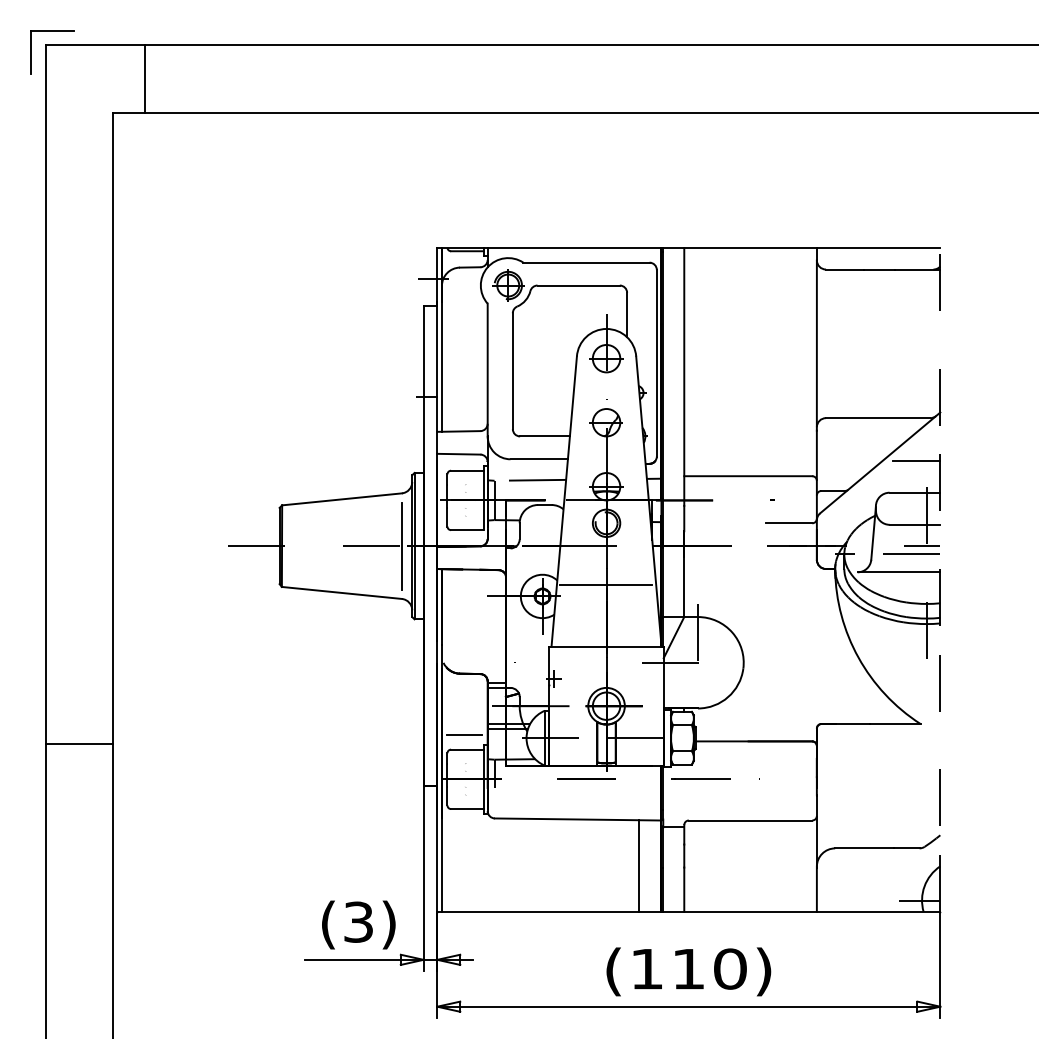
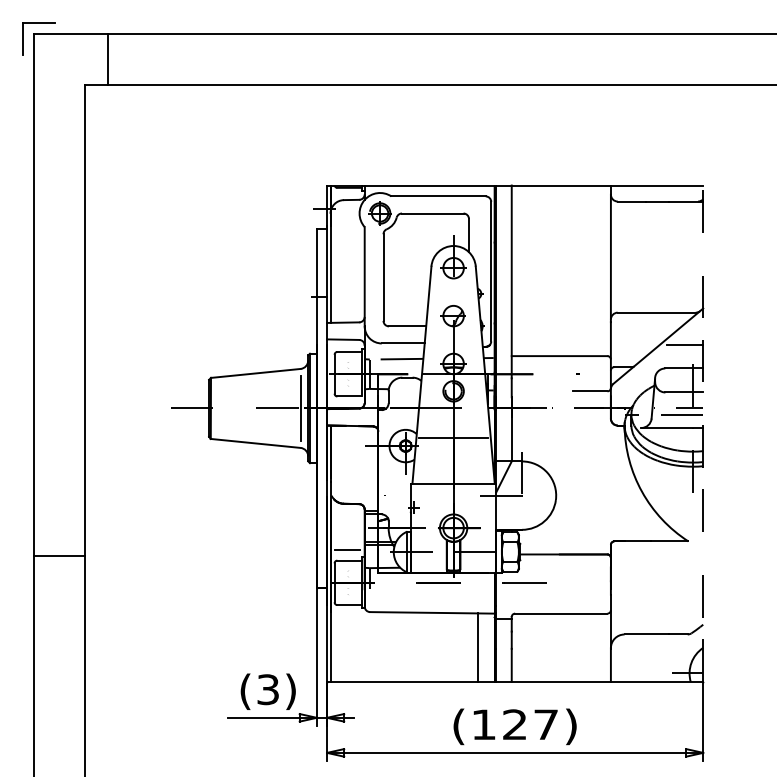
text: (709, 968) -> (530, 724), (110) -> (127)

